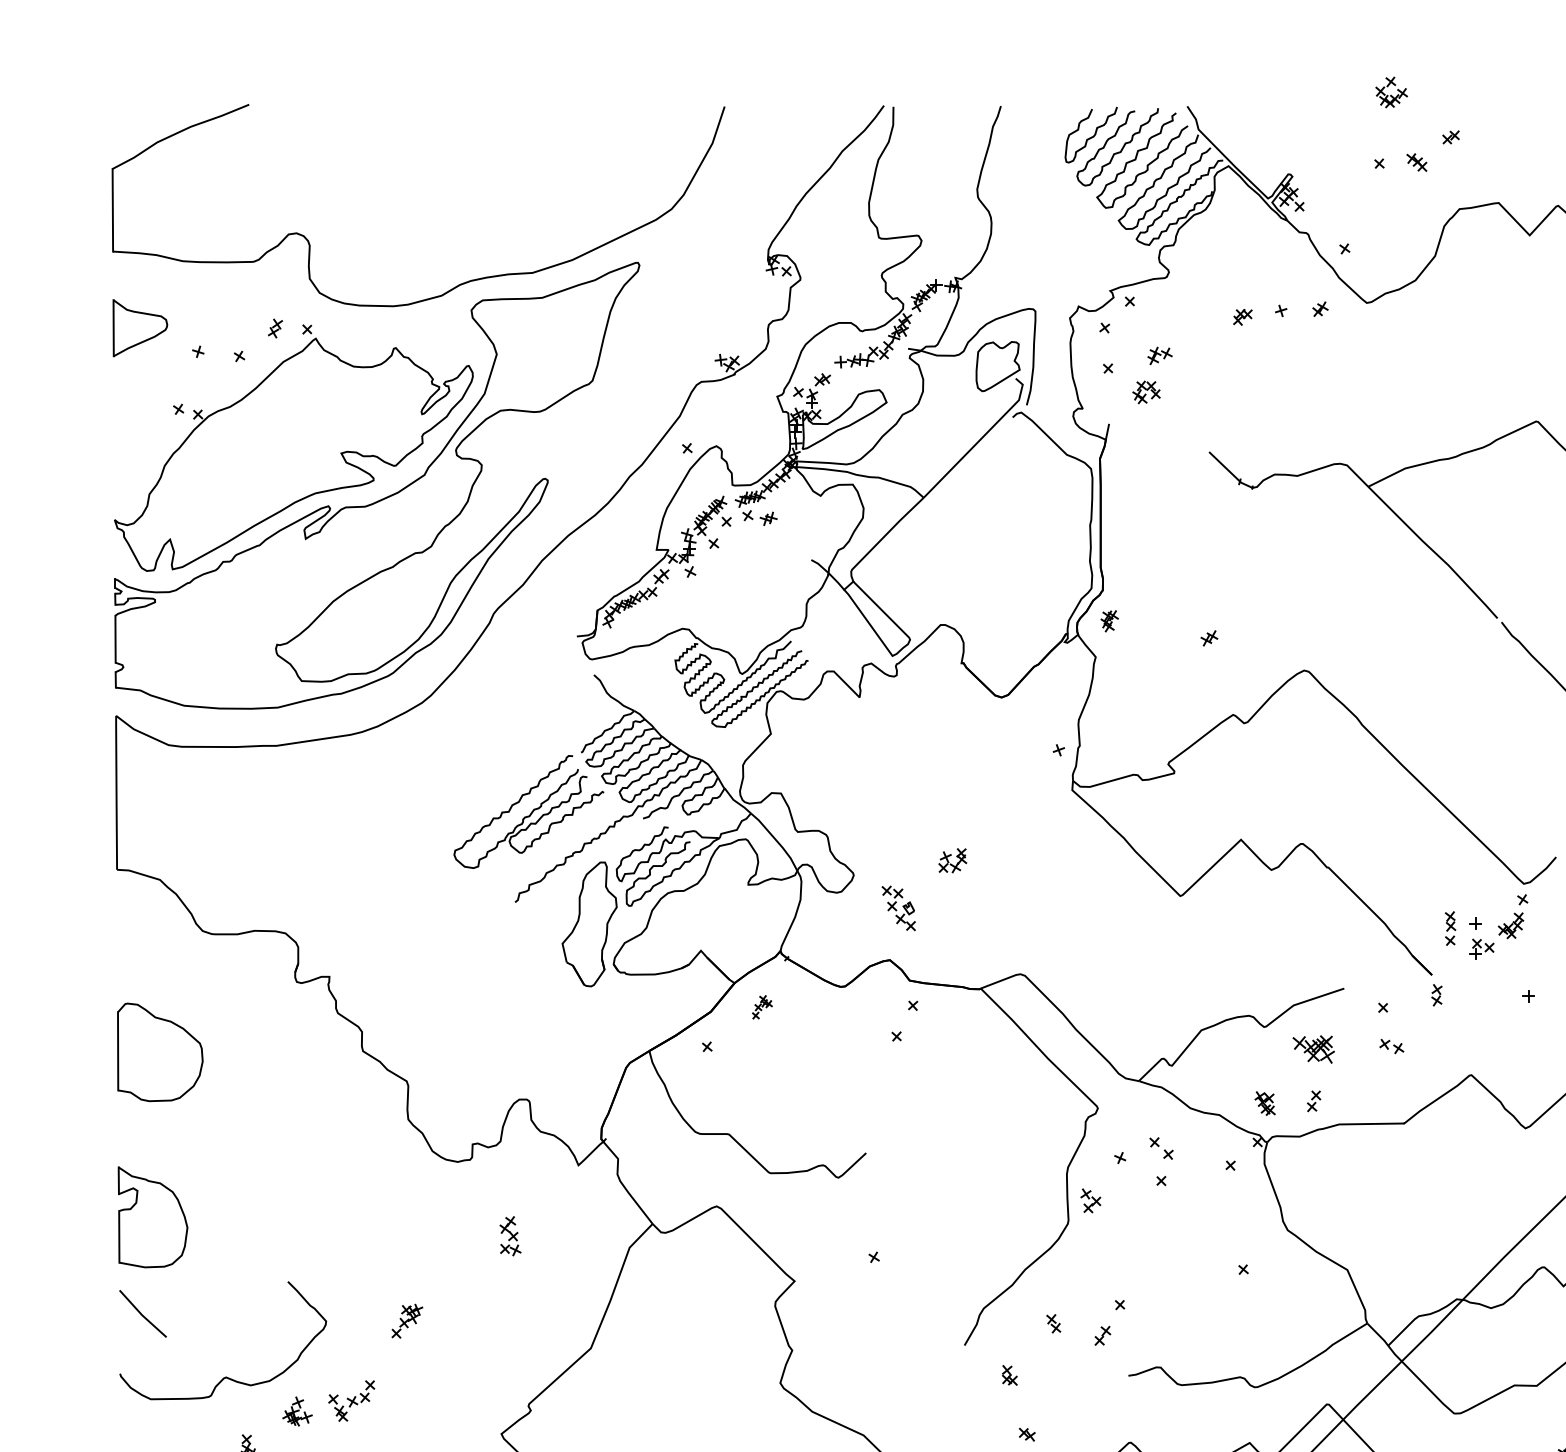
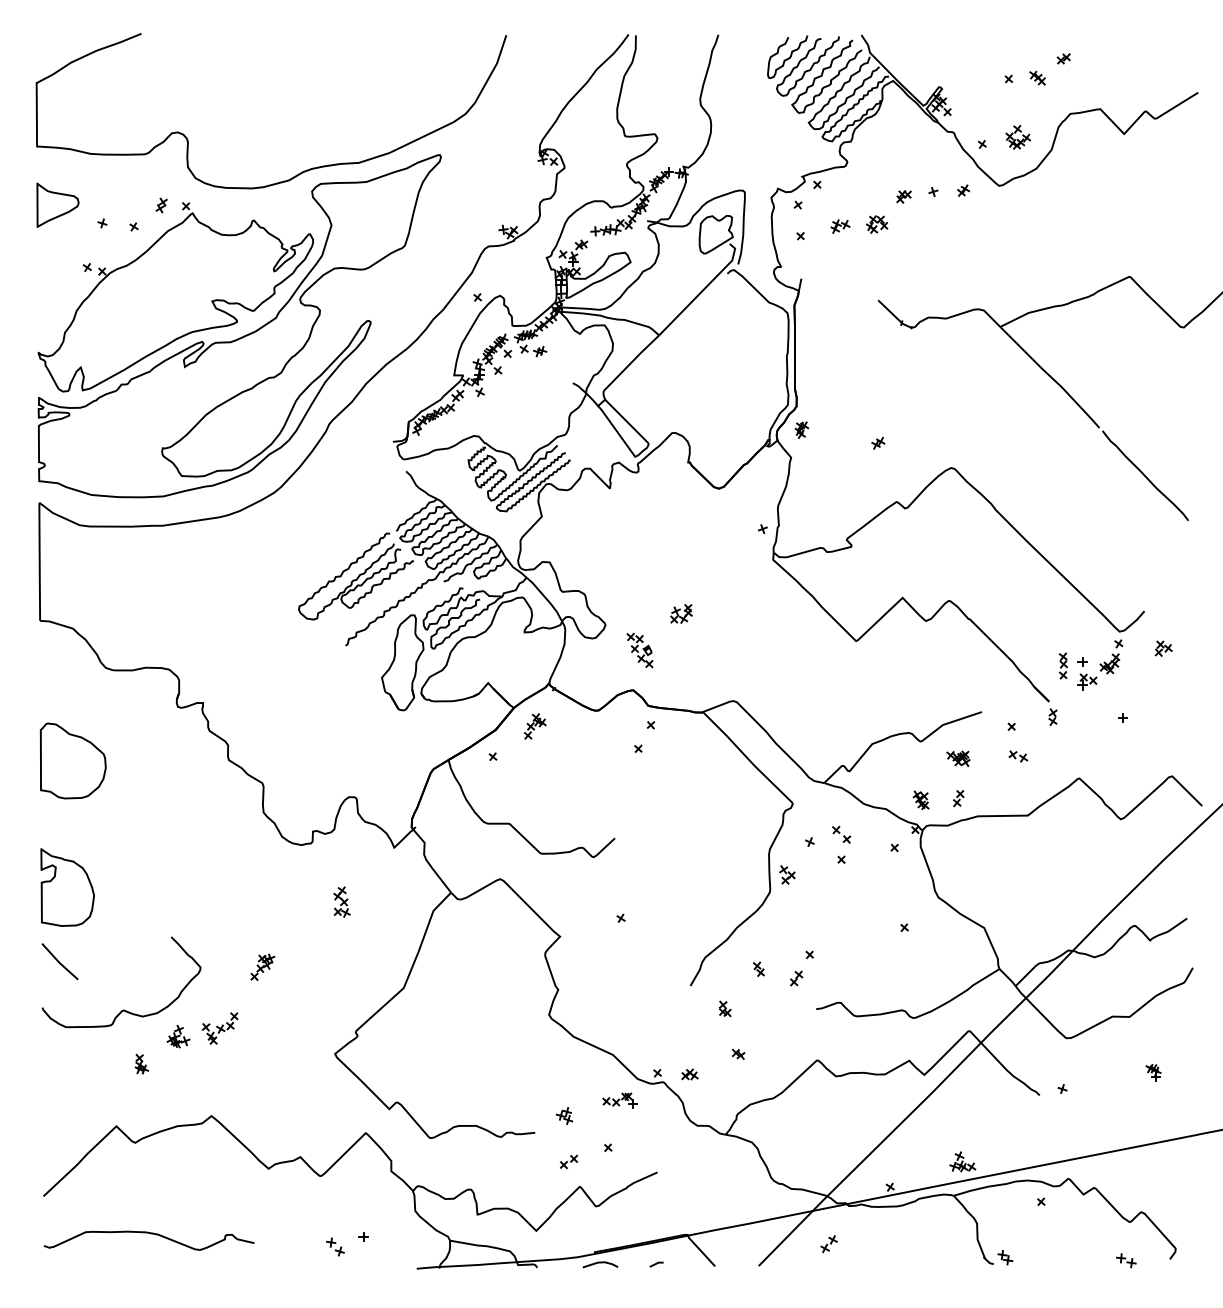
part: (1390, 92) -> (1017, 137), moved
part: (1147, 392) -> (877, 224), moved
part: (762, 1007) -> (535, 726), size x1.43
part: (1313, 1049) -> (958, 758), size x0.71

